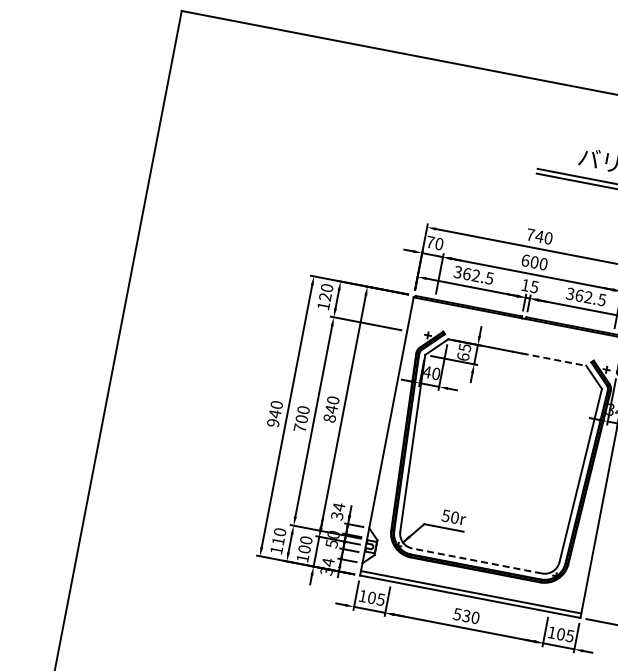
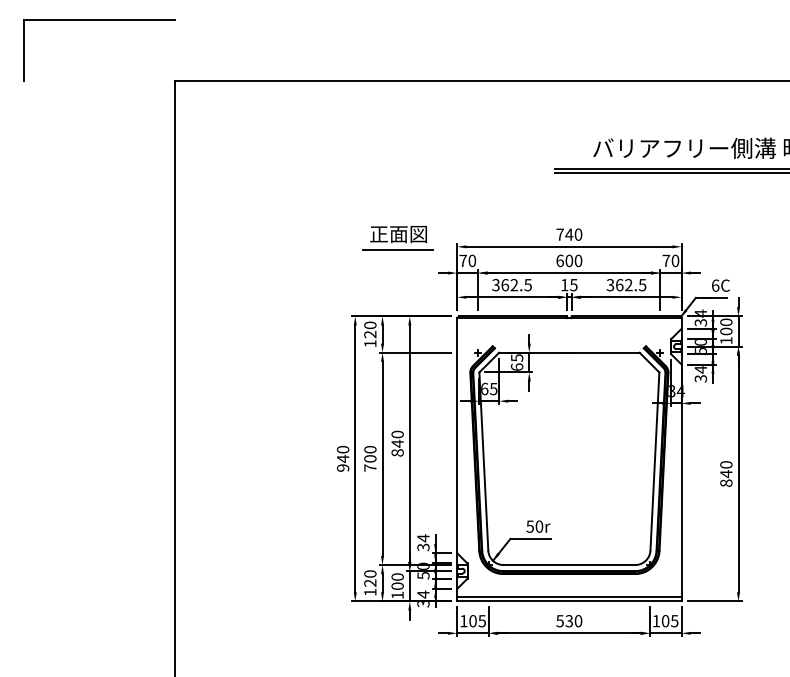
part: (370, 207) -> (397, 238), added
line: (553, 359) -> (606, 352), dashed -> solid
text: (432, 372) -> (489, 388), 40 -> 65
text: (278, 540) -> (370, 582), 110 -> 120
line: (477, 561) -> (569, 565), dashed -> solid

